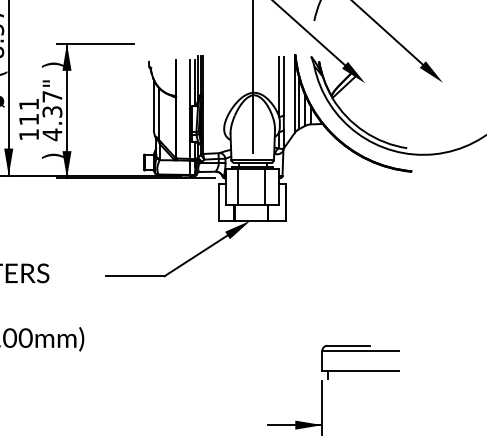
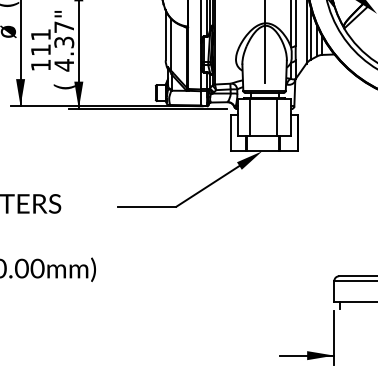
text: (52, 155) -> (64, 86), ) -> (

